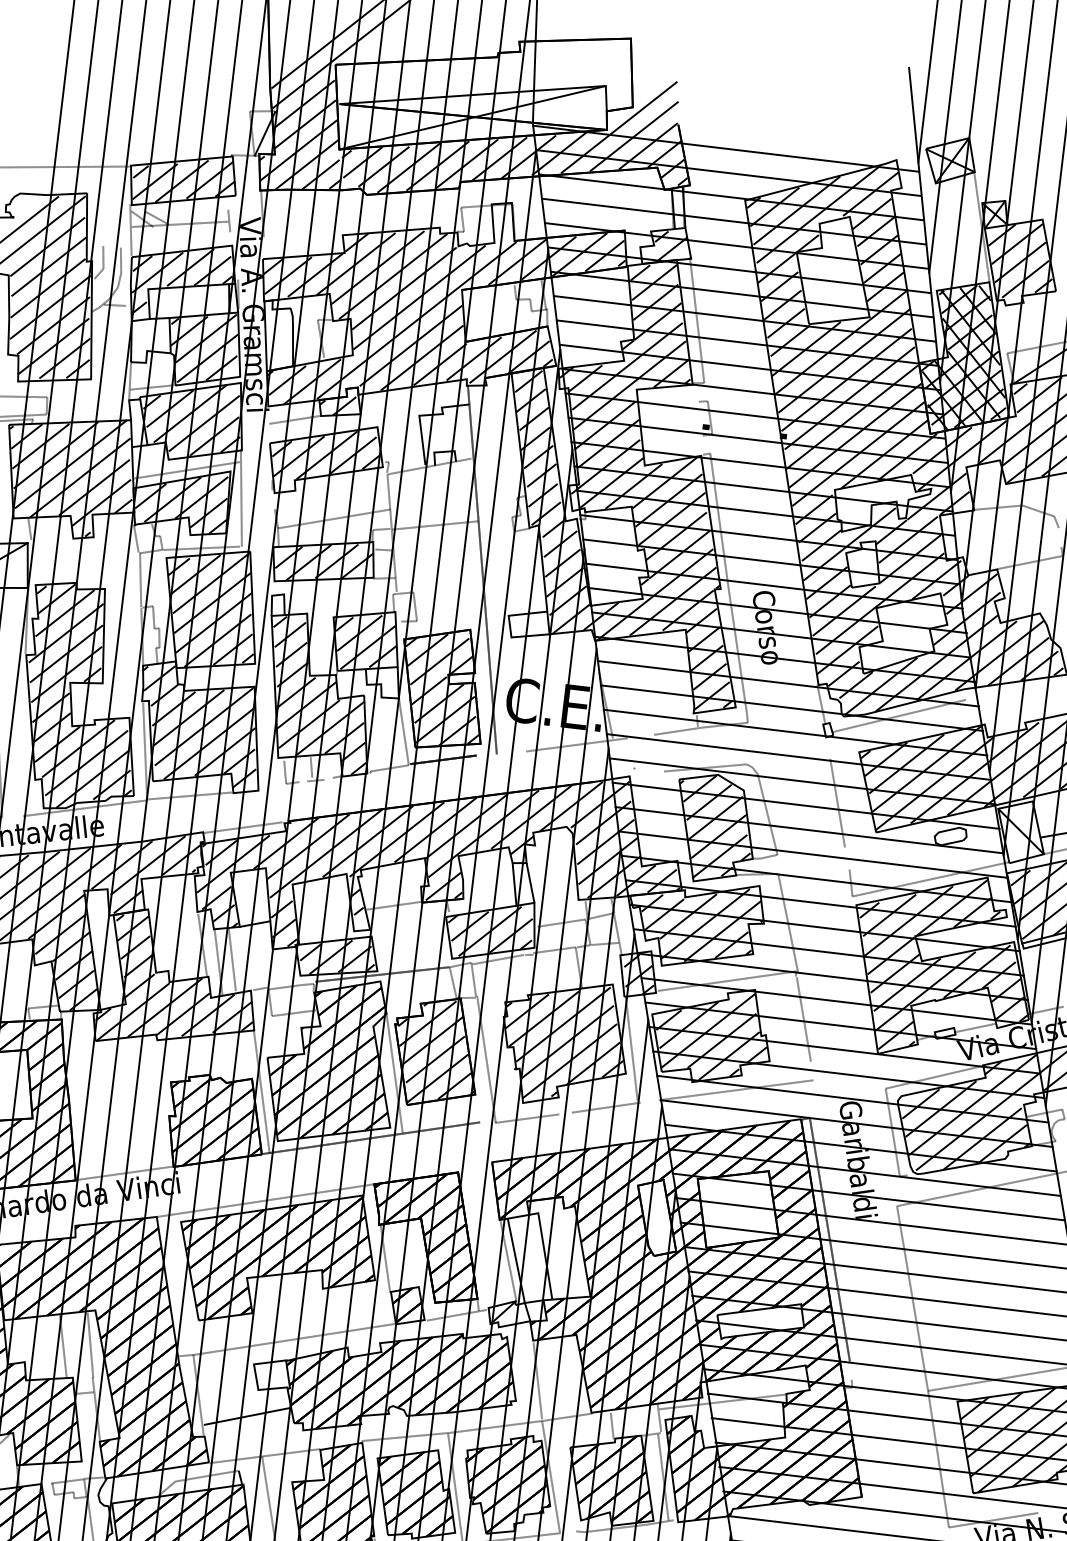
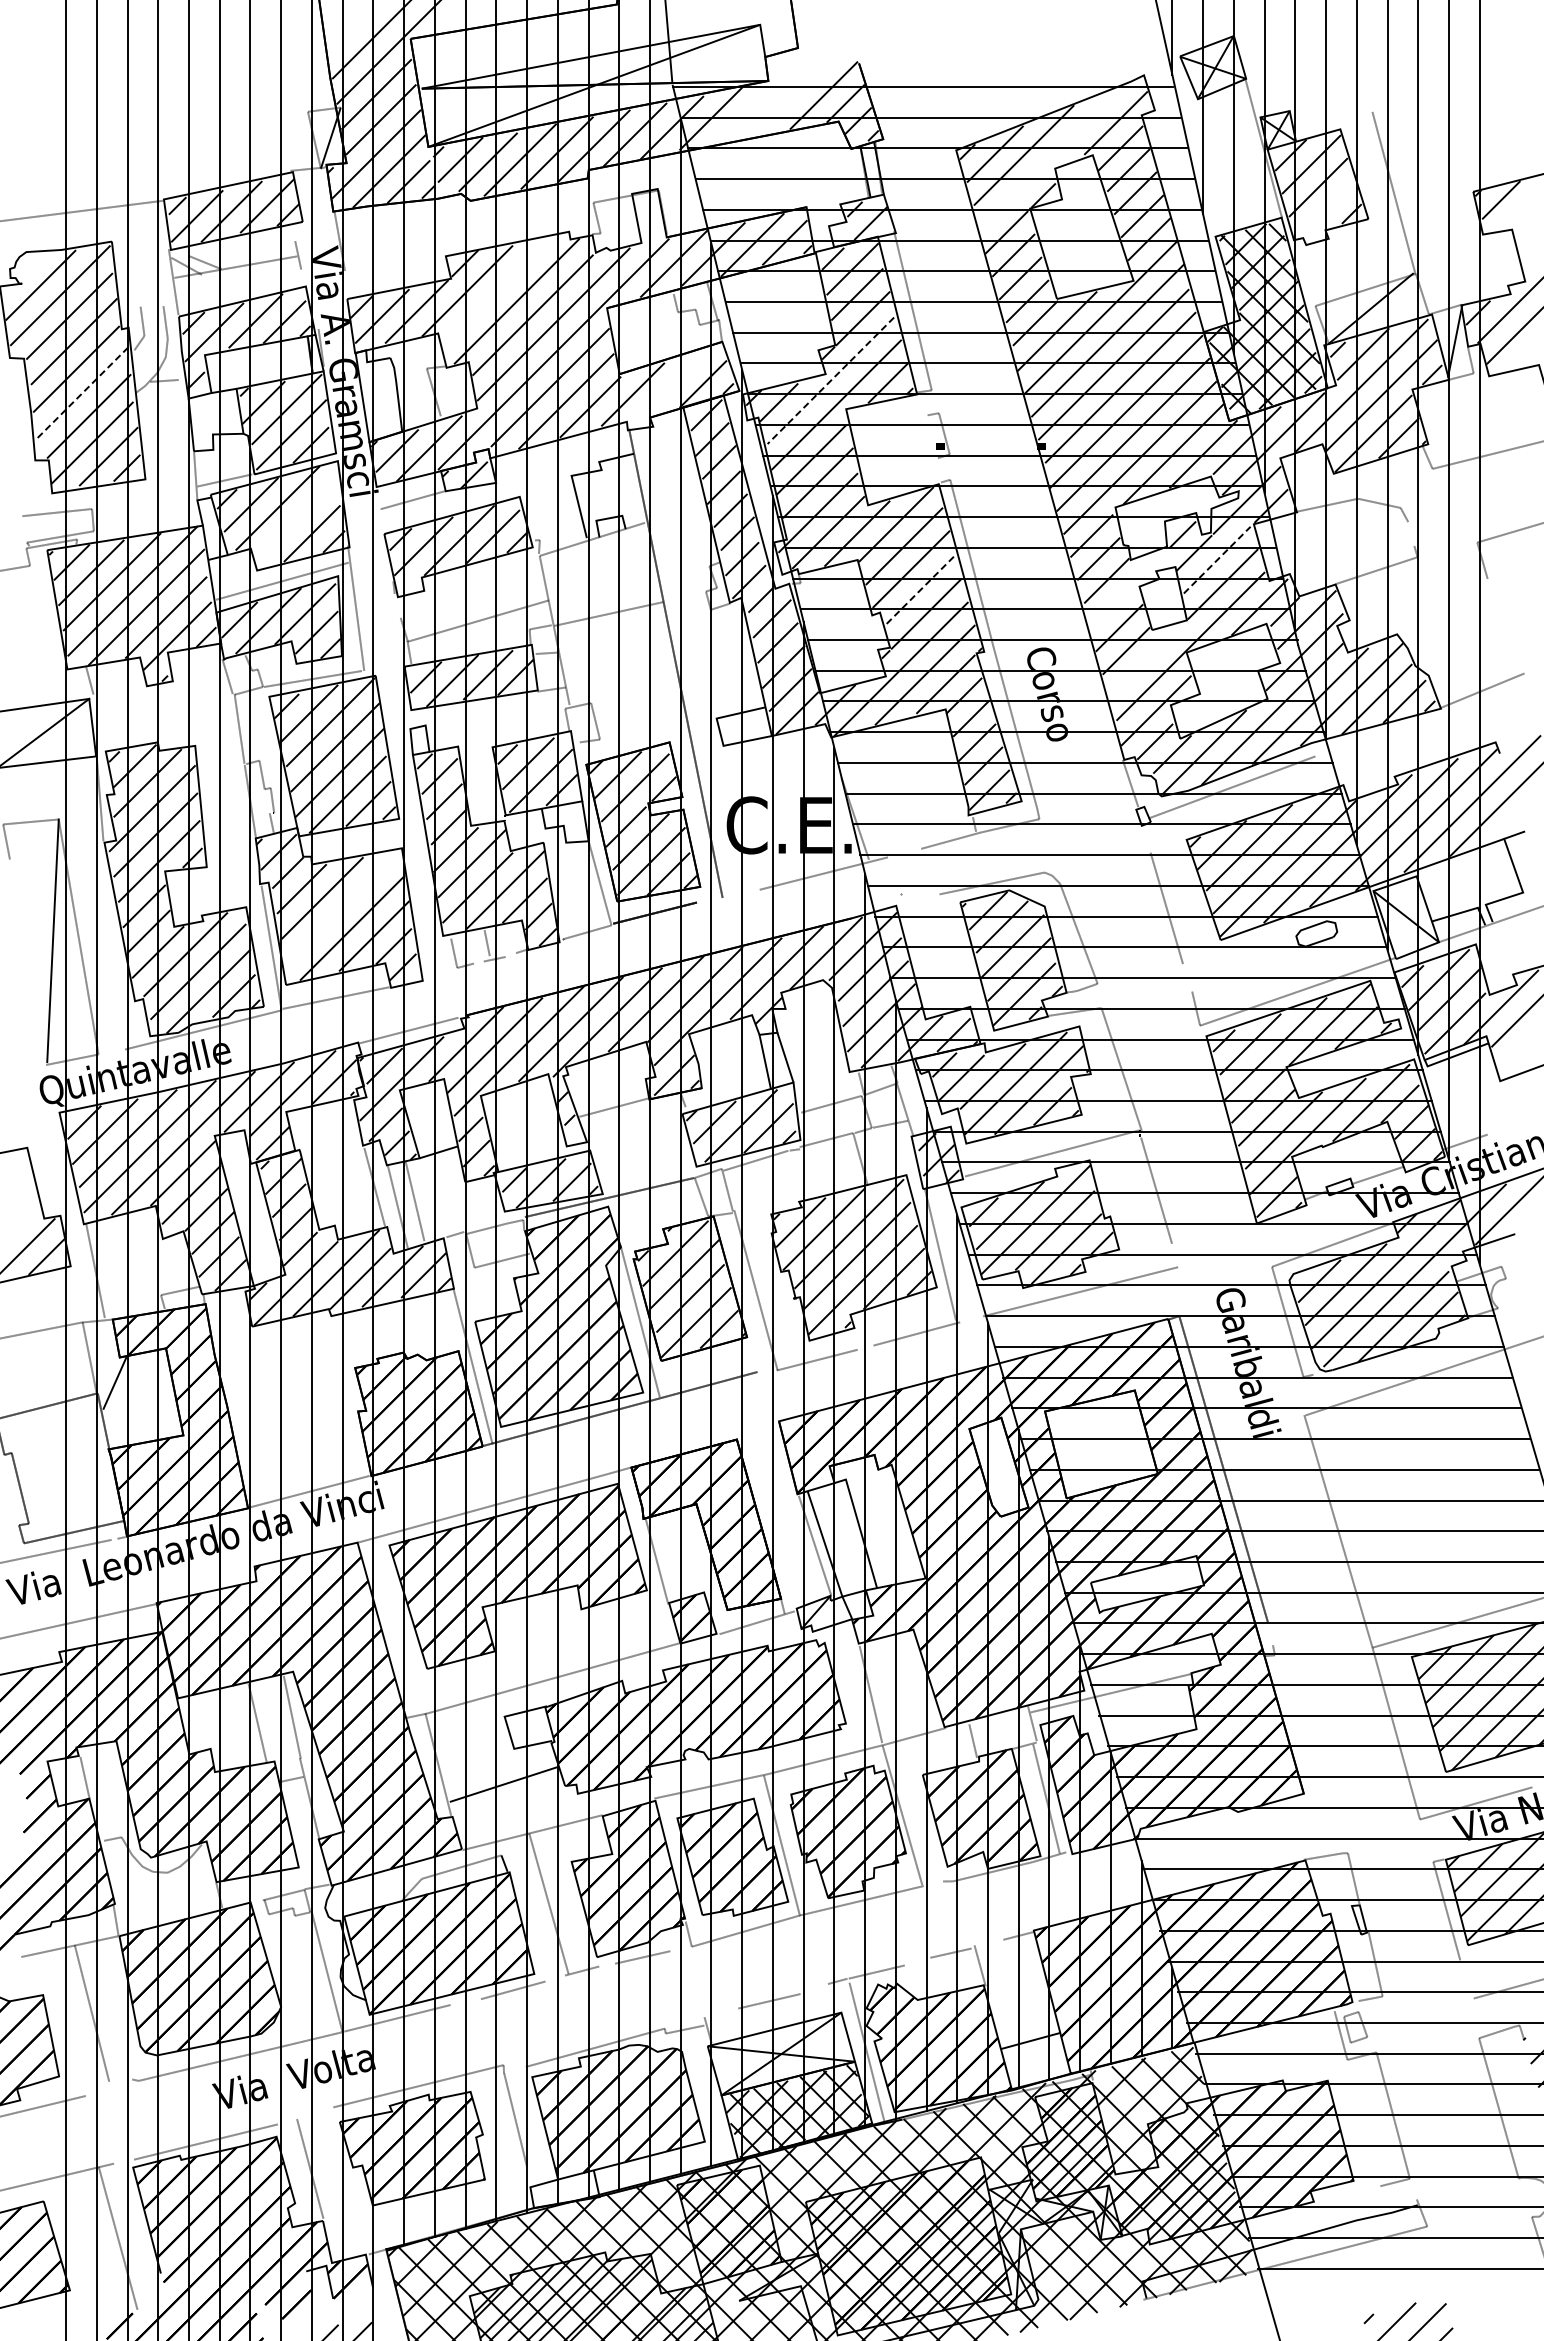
line: (619, 127) -> (783, 75), removed
line: (633, 135) -> (803, 84), removed
line: (817, 214) -> (1051, 157), removed
line: (378, 267) -> (496, 292), removed
line: (1025, 278) -> (1327, 207), removed
line: (49, 307) -> (81, 393), solid -> dashed
line: (502, 356) -> (669, 387), removed
line: (627, 366) -> (830, 381), solid -> dashed
line: (204, 423) -> (297, 518), removed
line: (676, 536) -> (919, 591), solid -> dashed
line: (908, 539) -> (1217, 559), solid -> dashed
line: (837, 553) -> (1128, 588), removed
line: (843, 611) -> (1145, 661), removed
line: (203, 726) -> (342, 907), removed

